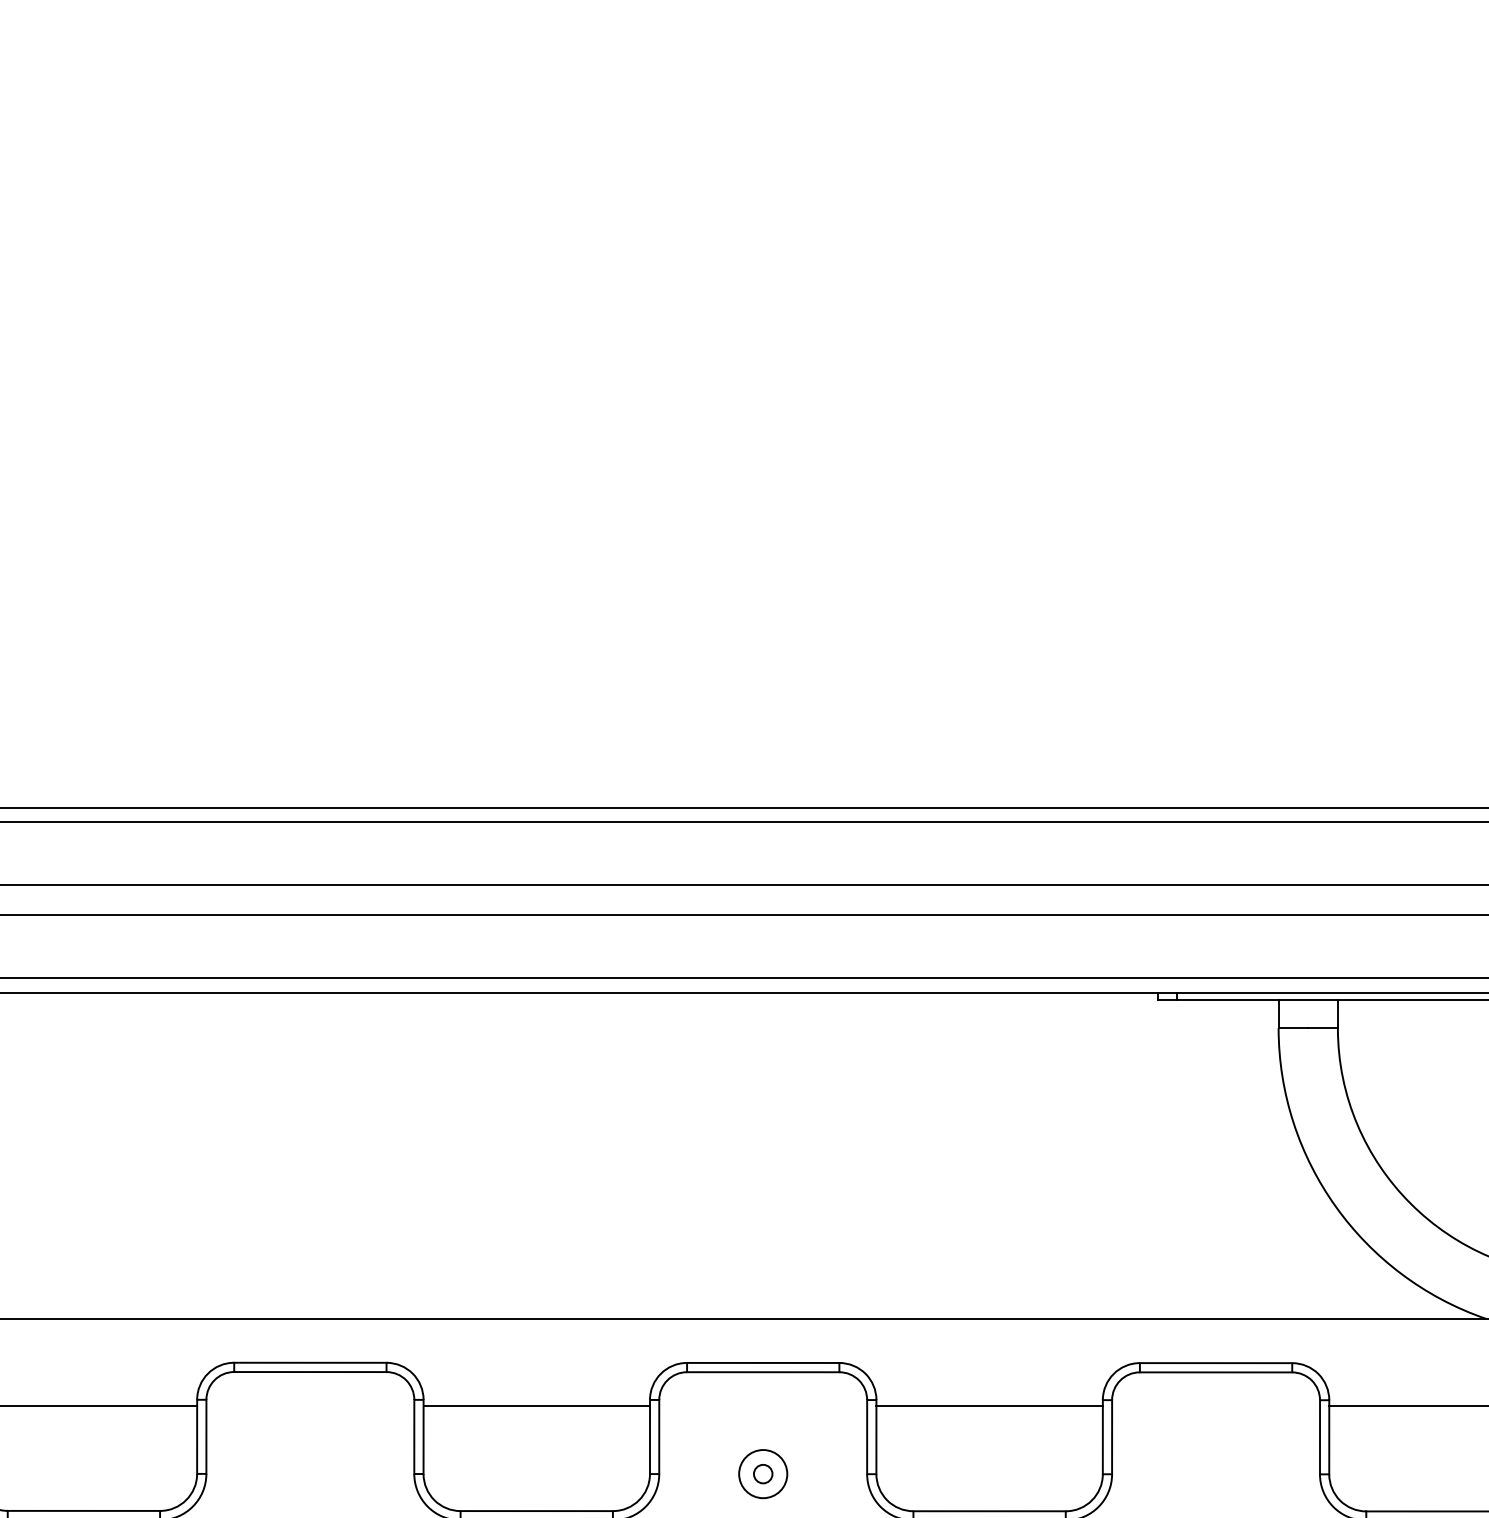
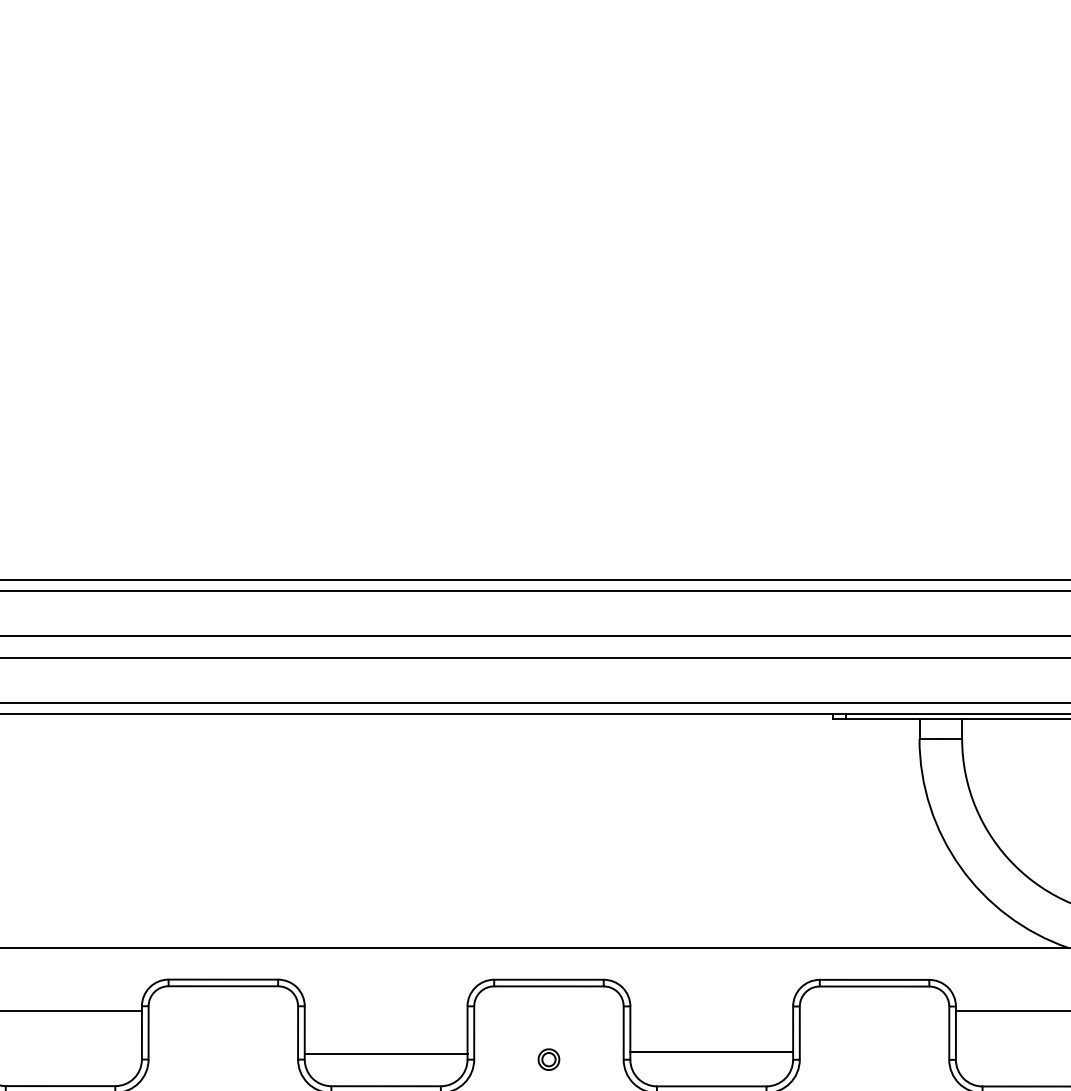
line: (536, 1405) -> (385, 1053), moved
line: (989, 1405) -> (711, 1051), moved
circle: (763, 1474) -> (549, 1059), size x0.6

